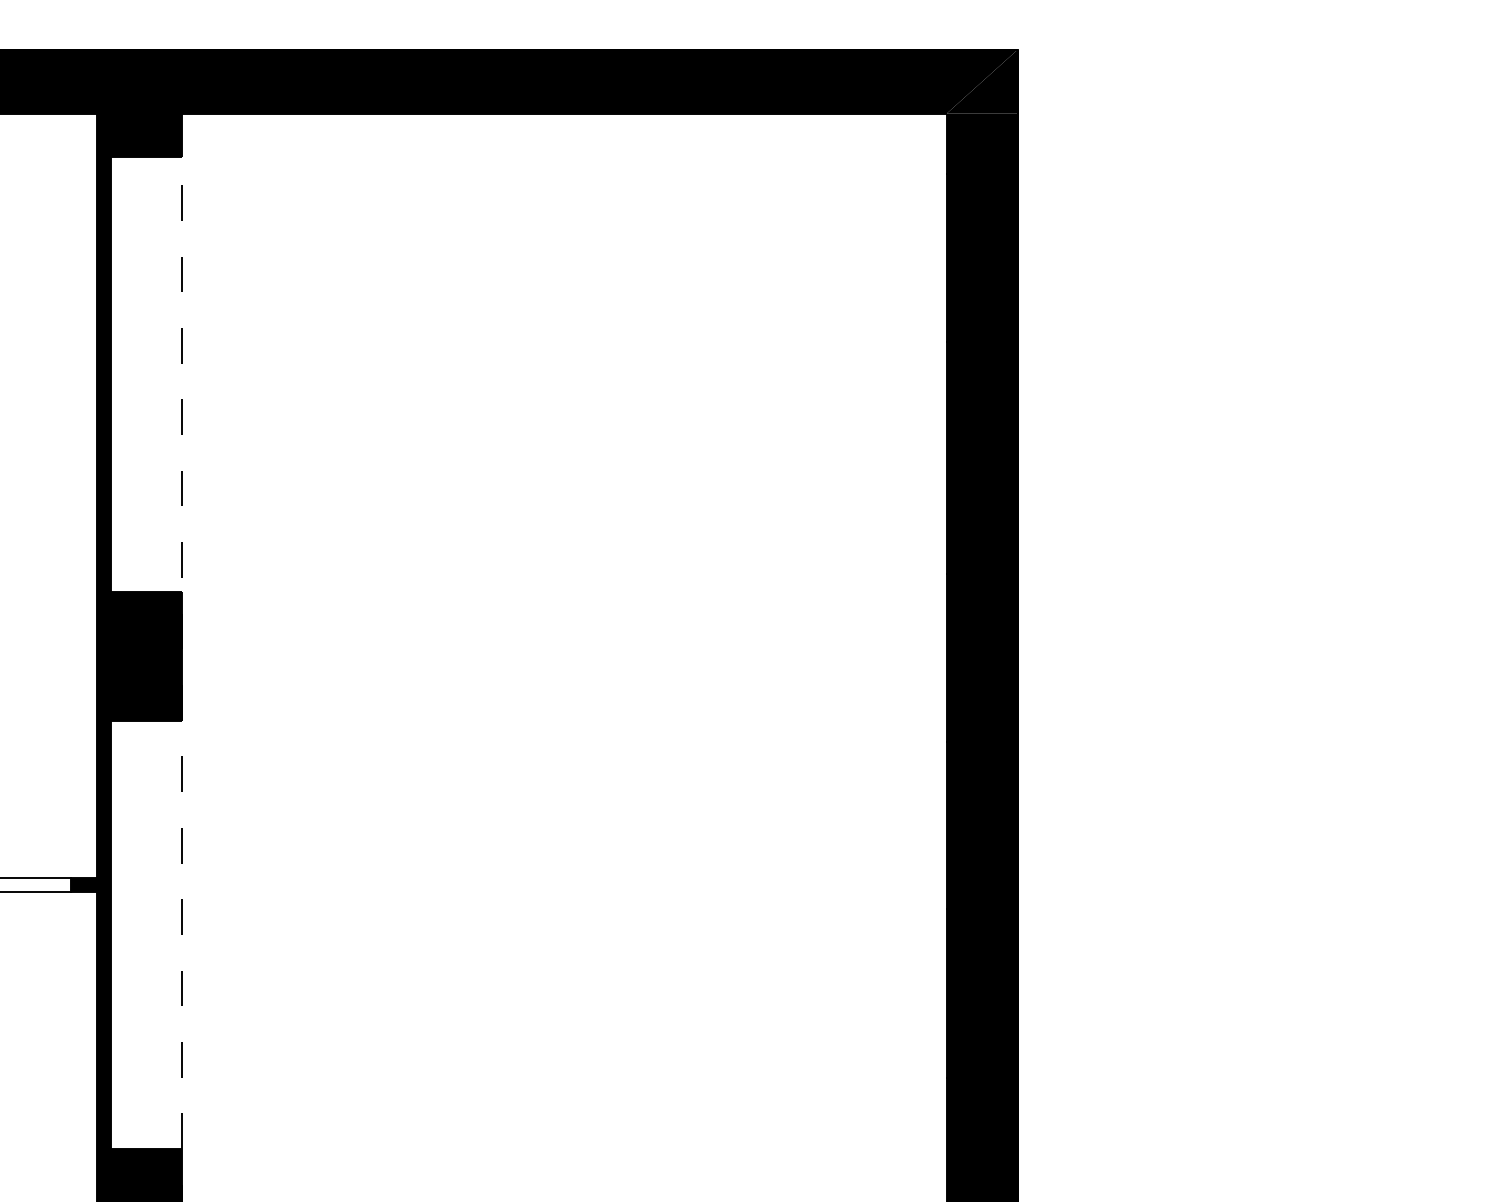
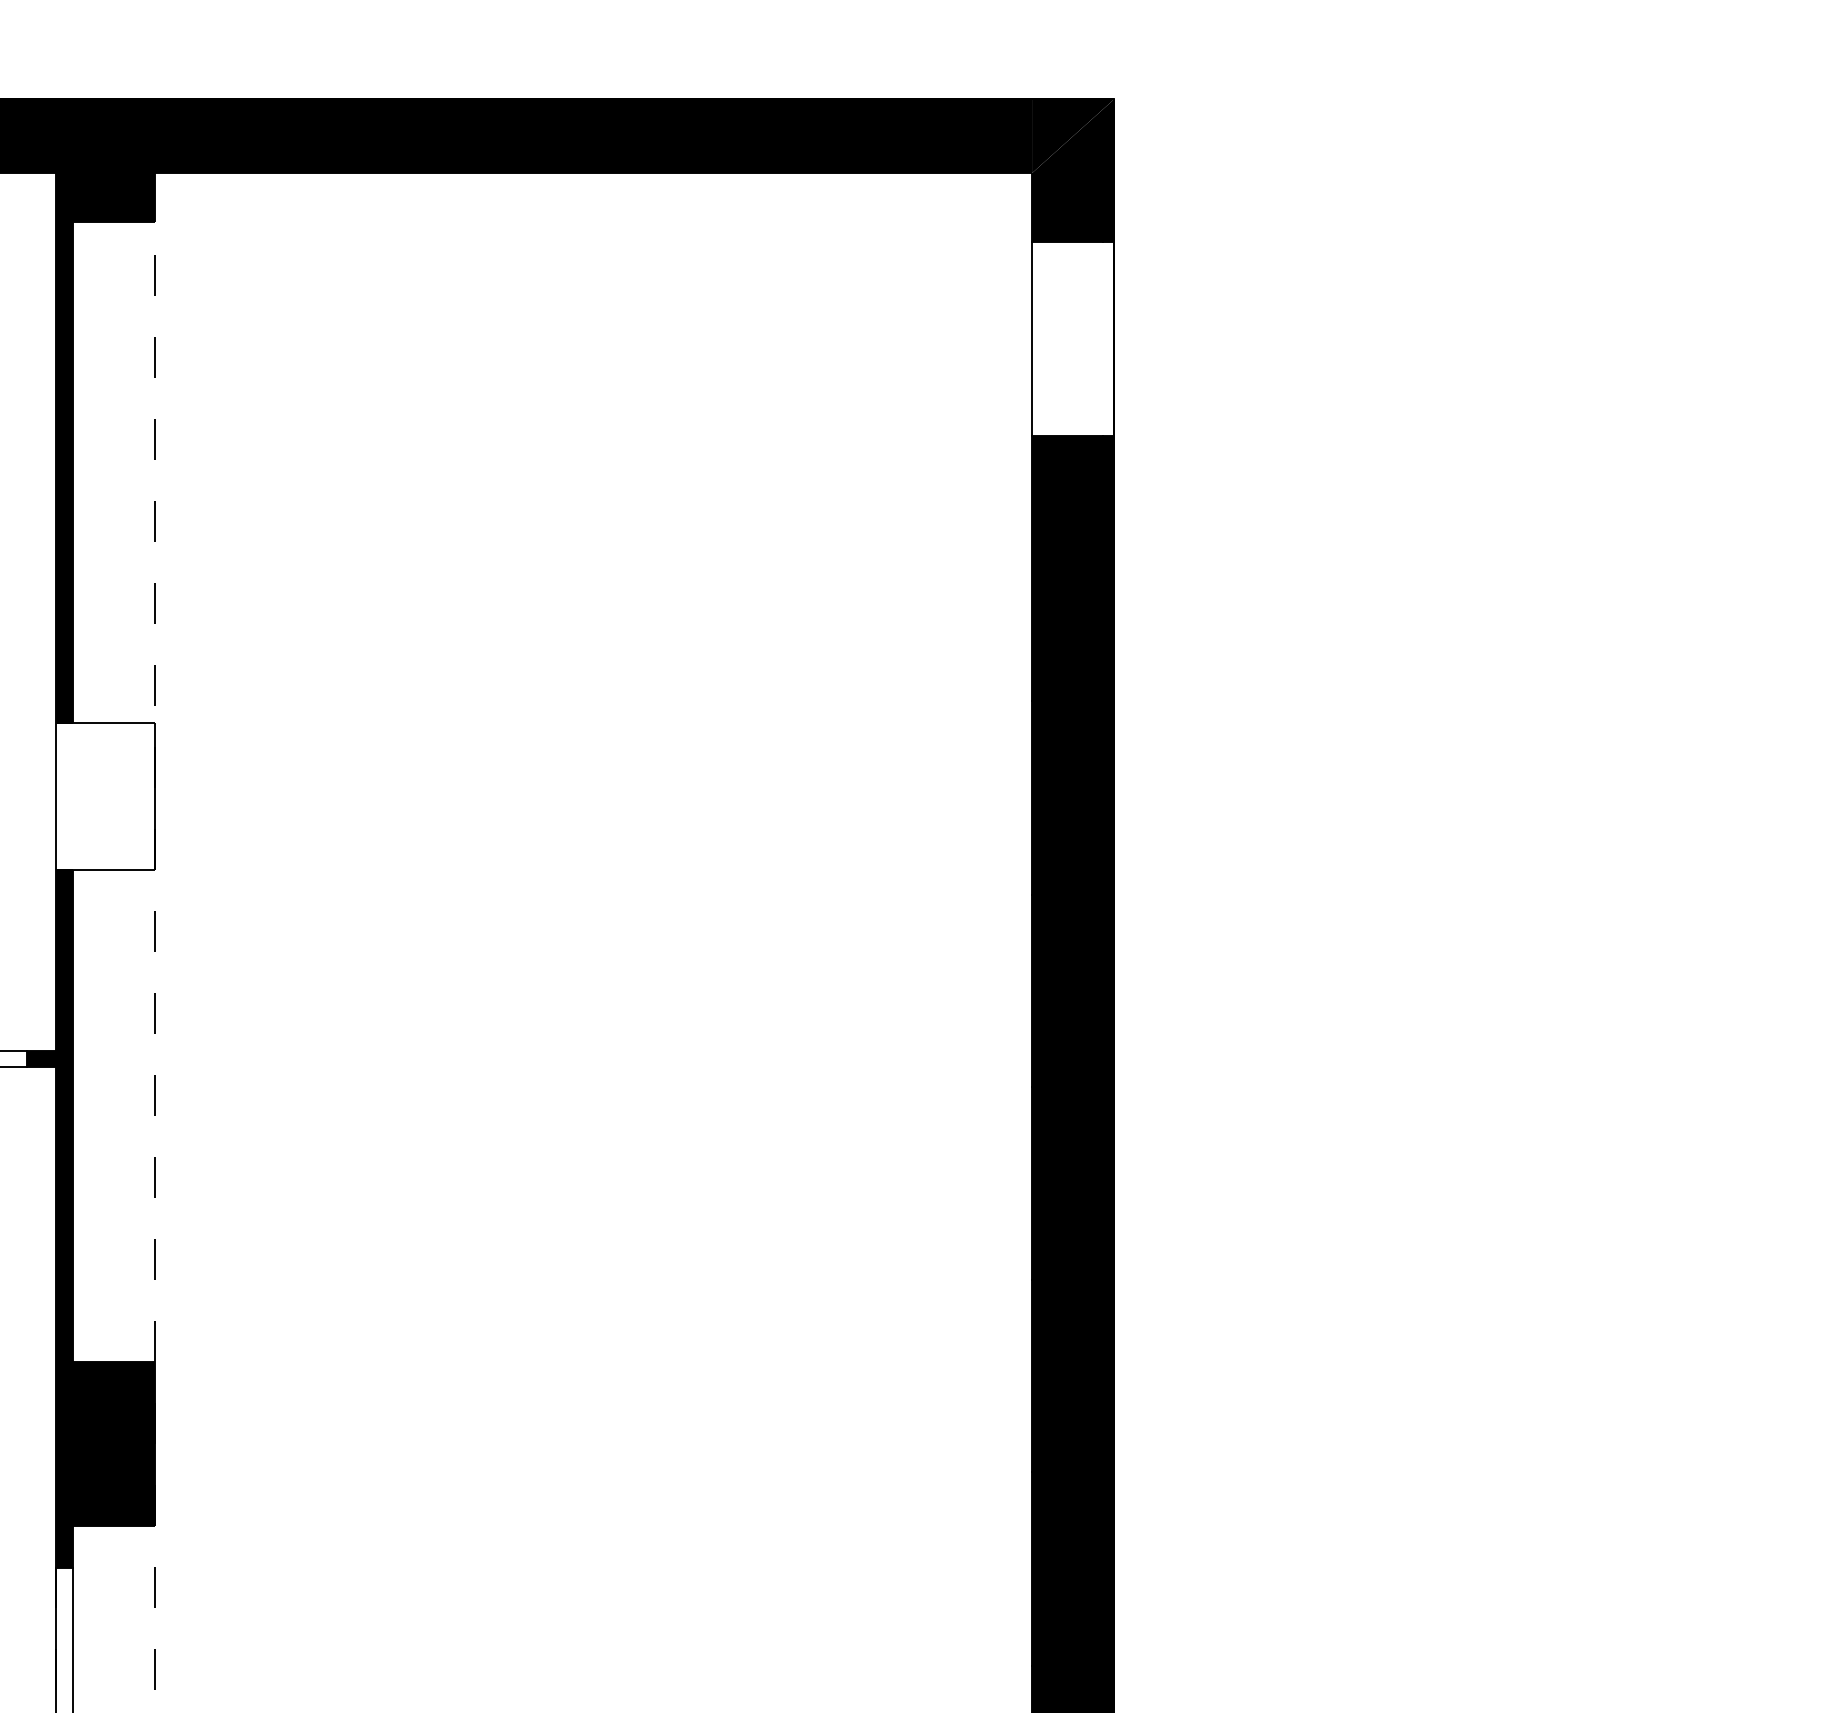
fill: (982, 257) -> (1073, 338), removed
fill: (139, 656) -> (105, 796), removed

